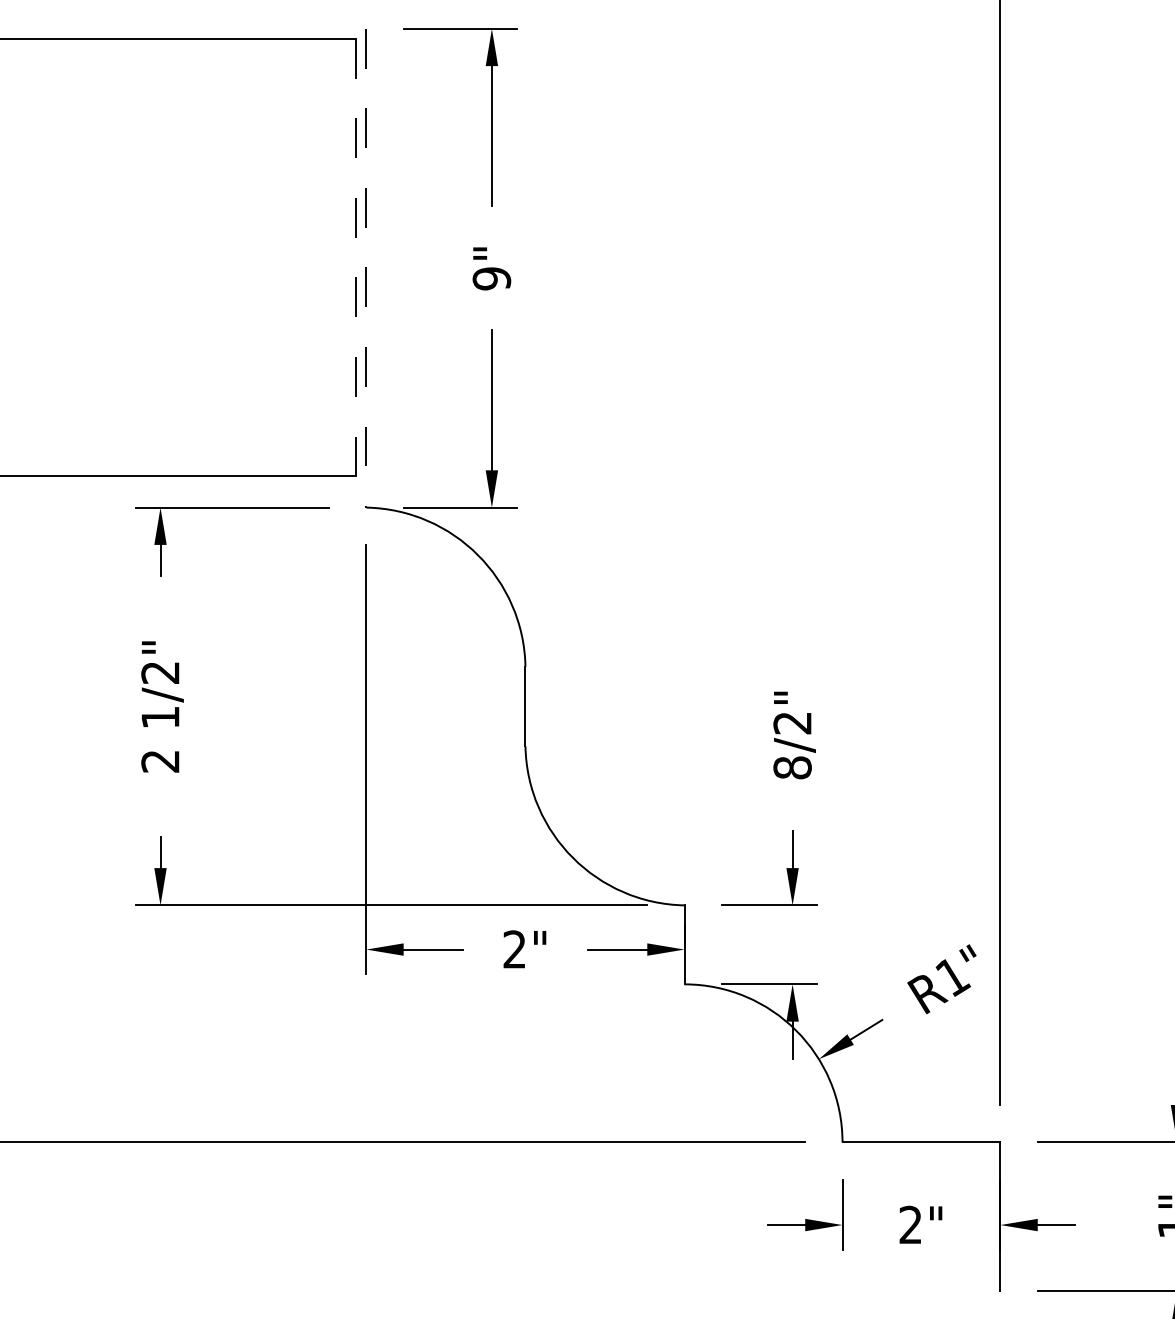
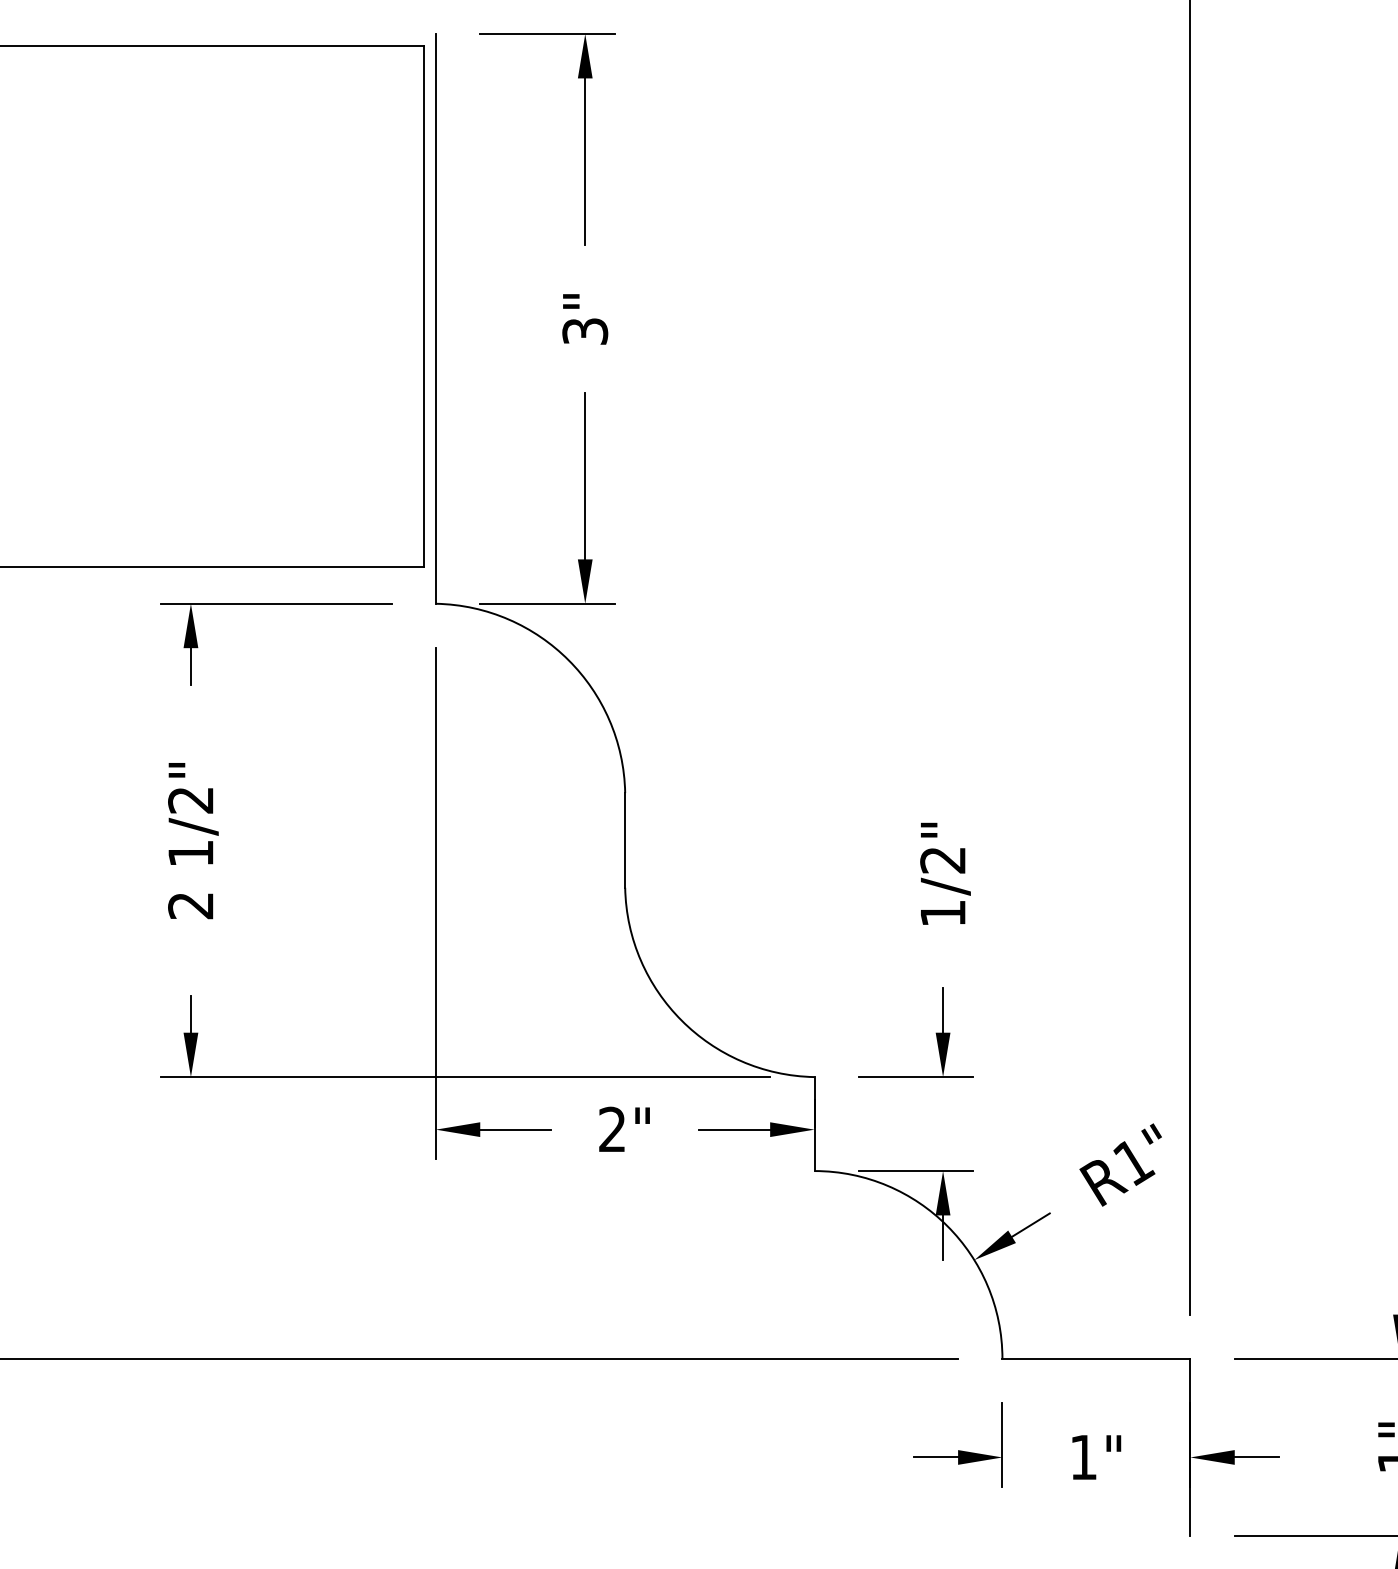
line: (356, 256) -> (424, 305), dashed -> solid
line: (366, 267) -> (435, 318), dashed -> solid
text: (492, 278) -> (585, 331), 9" -> 3"
text: (792, 767) -> (943, 913), 8/2" -> 1/2"
text: (910, 1224) -> (1083, 1456), 2" -> 1"

